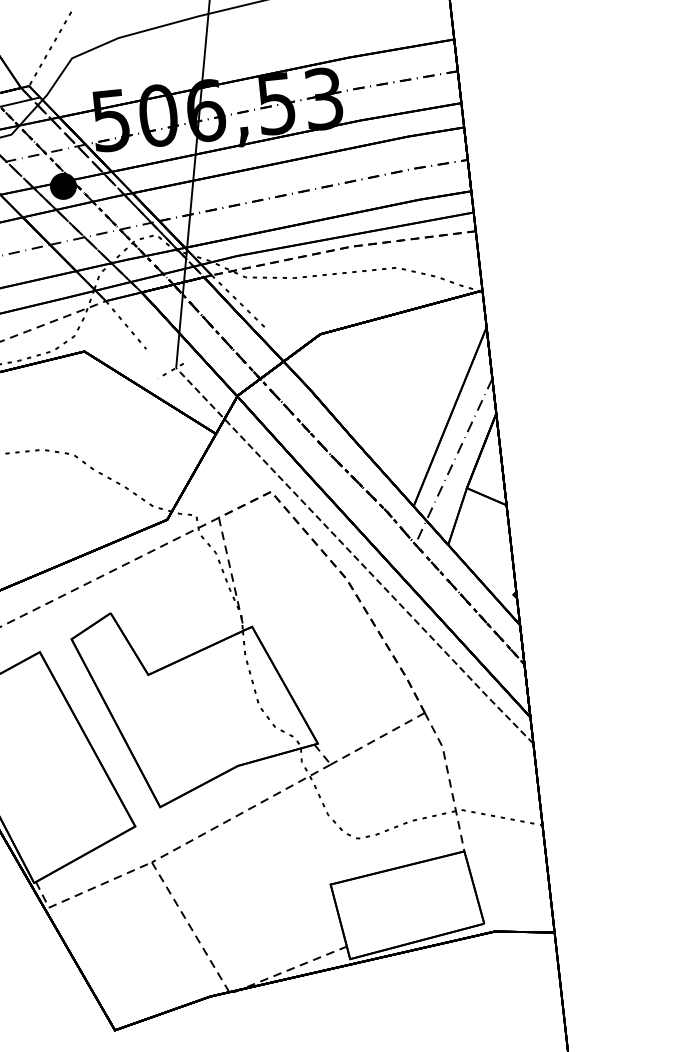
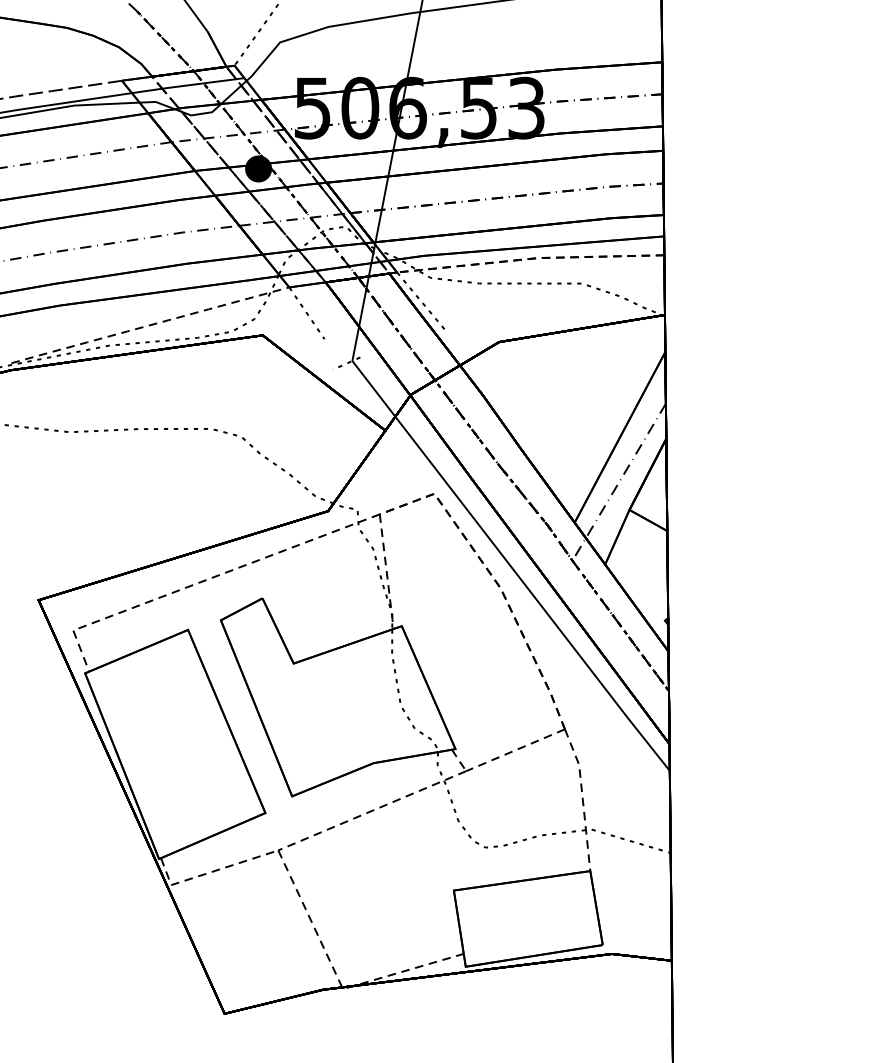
line: (354, 556) -> (510, 566), dashed -> solid

